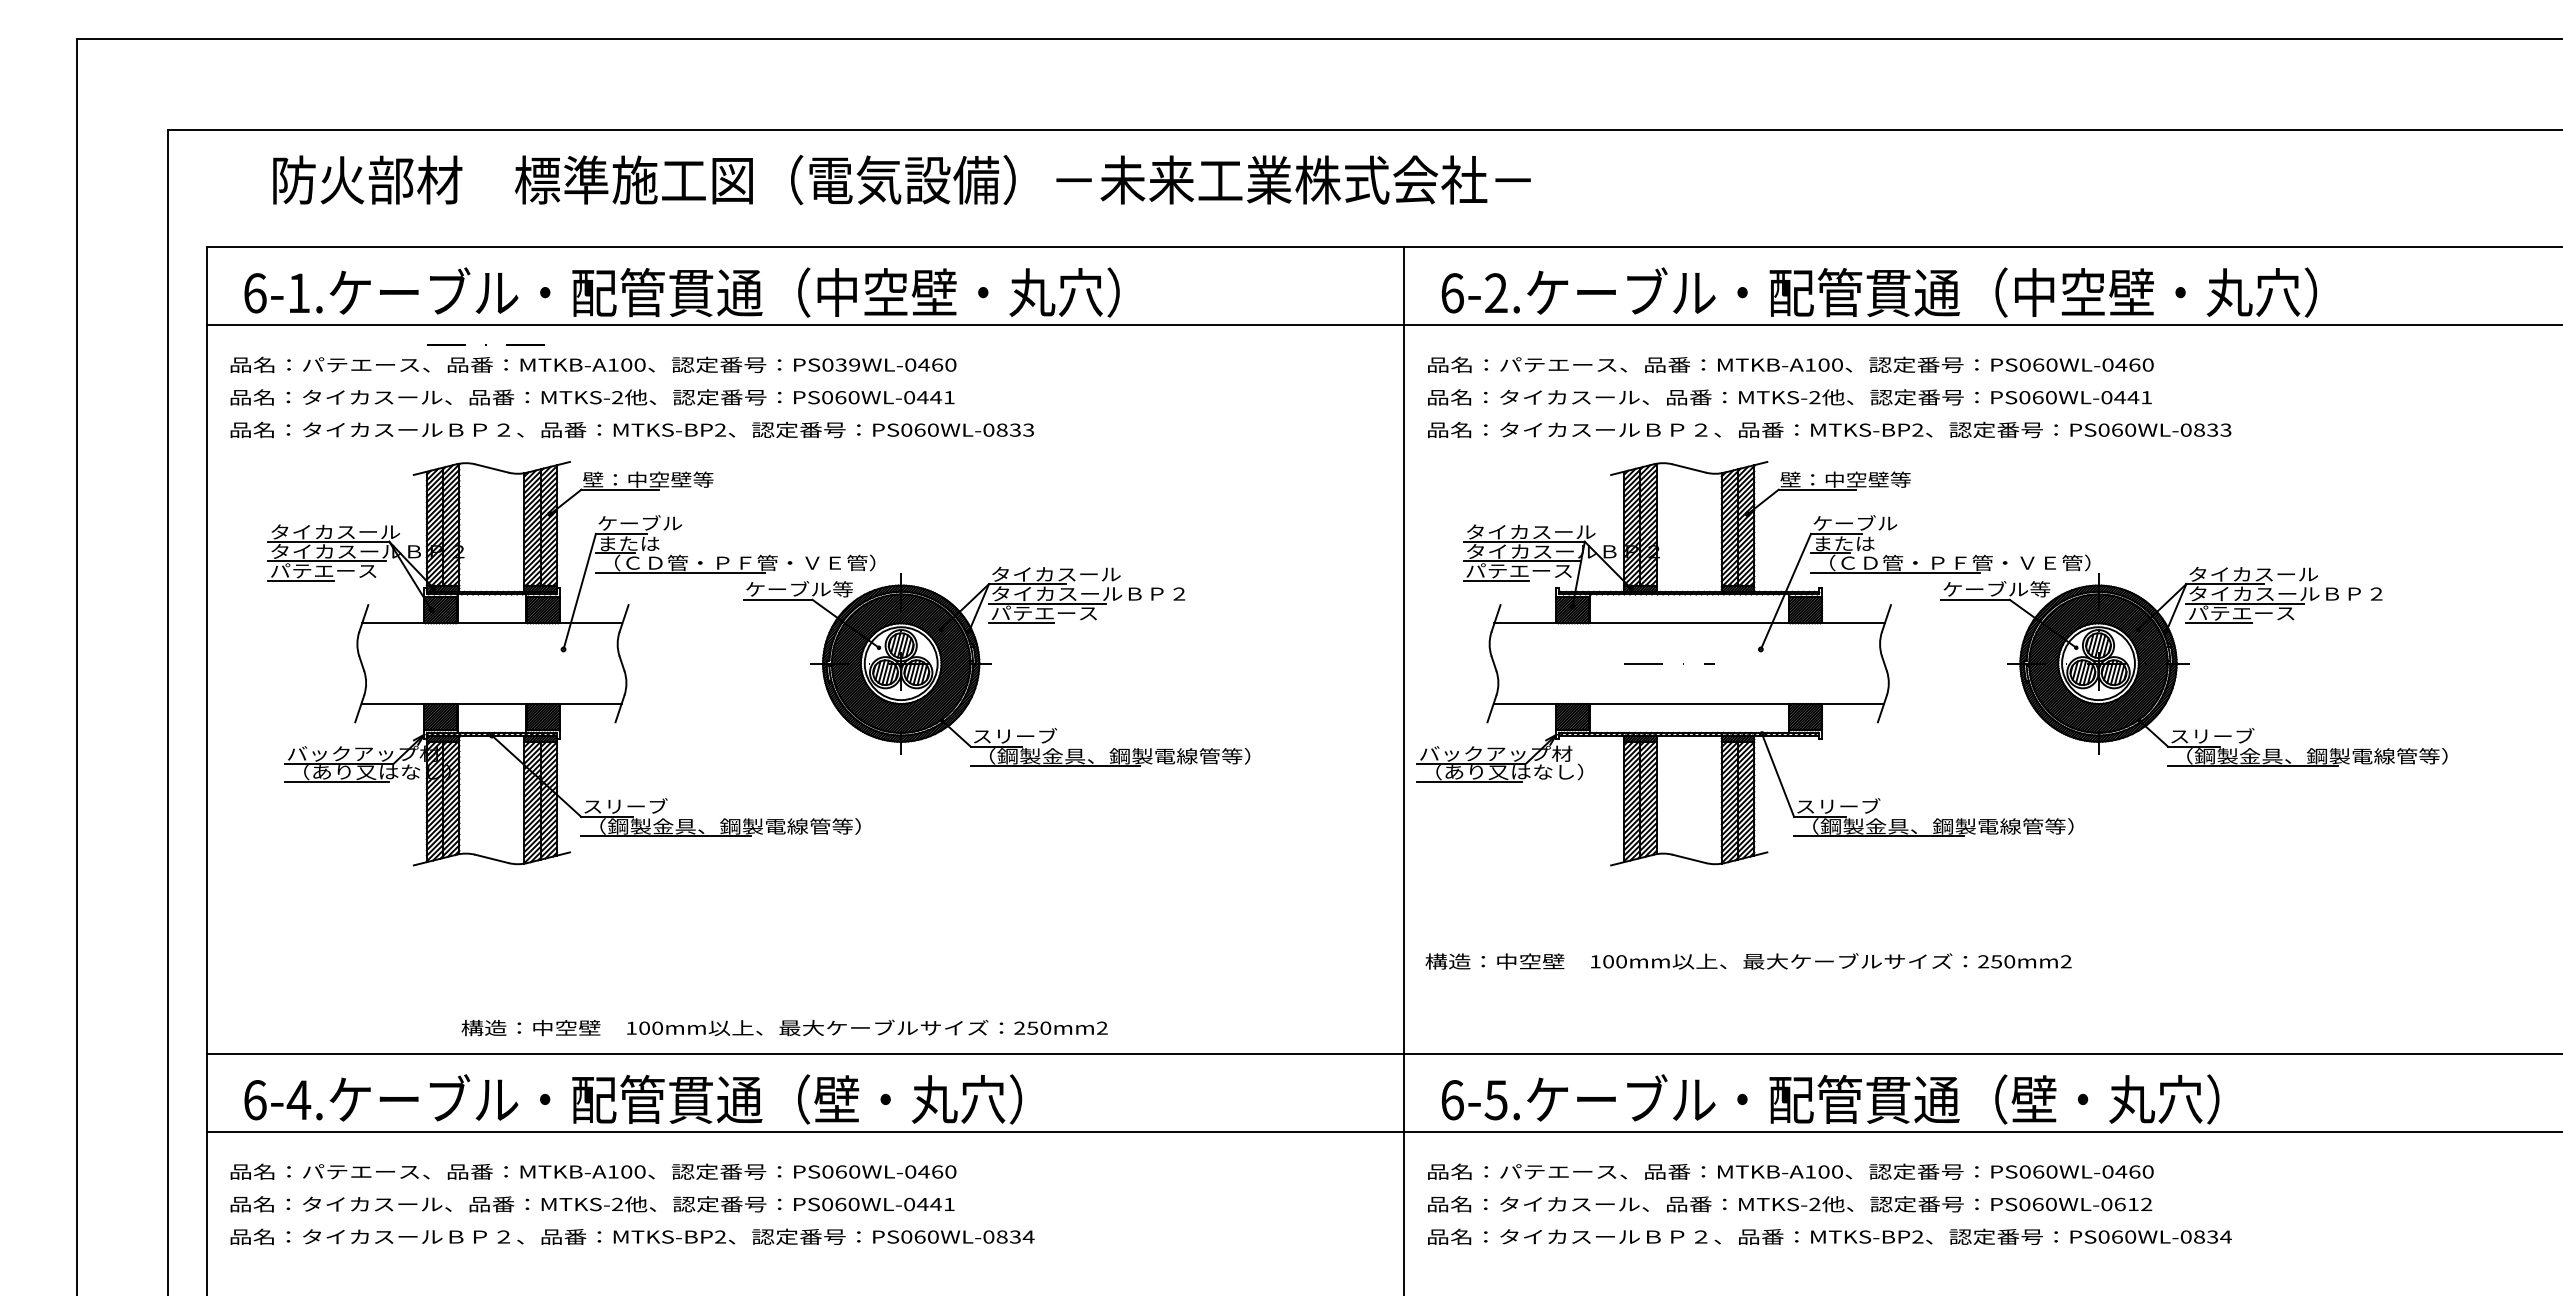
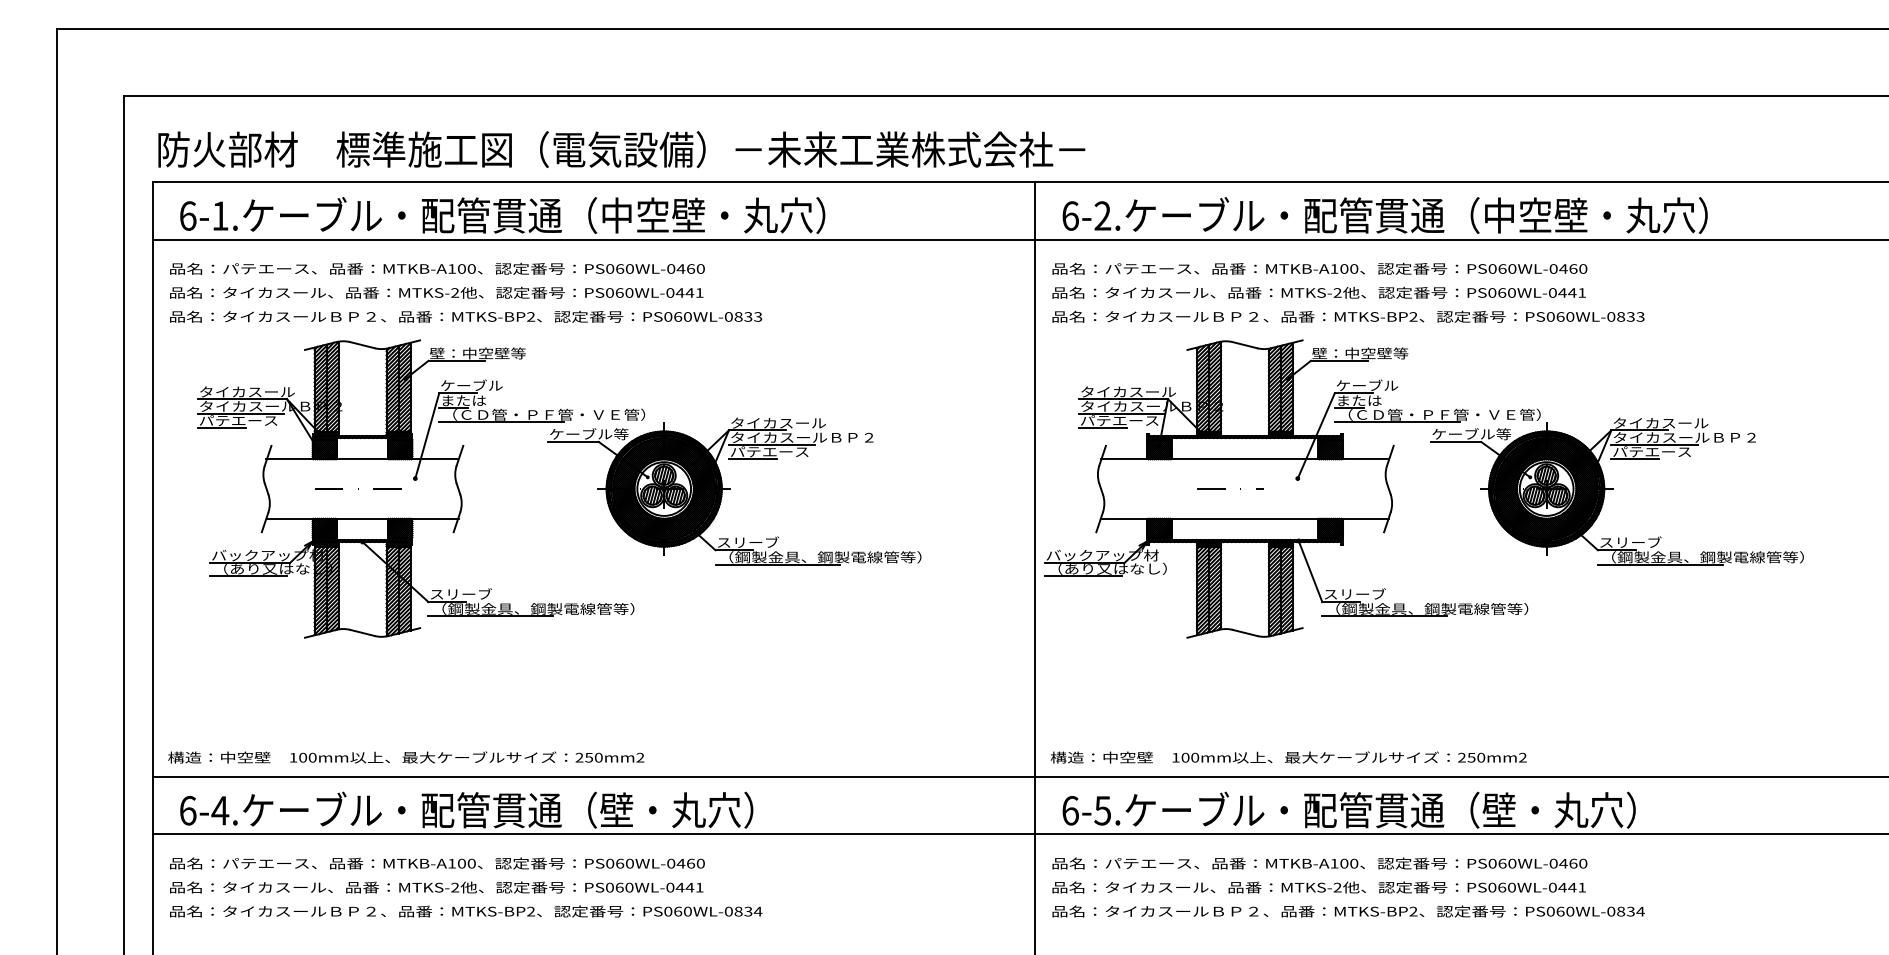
text: (901, 179) -> (621, 149), moved
line: (486, 344) -> (358, 488), moved
text: (847, 364) -> (624, 268), PS039WL-0460 -> PS060WL-0460
text: (1748, 961) -> (1288, 757), moved
text: (784, 1027) -> (406, 757), moved
text: (2133, 1204) -> (1572, 887), PS060WL-0612 -> PS060WL-0441

